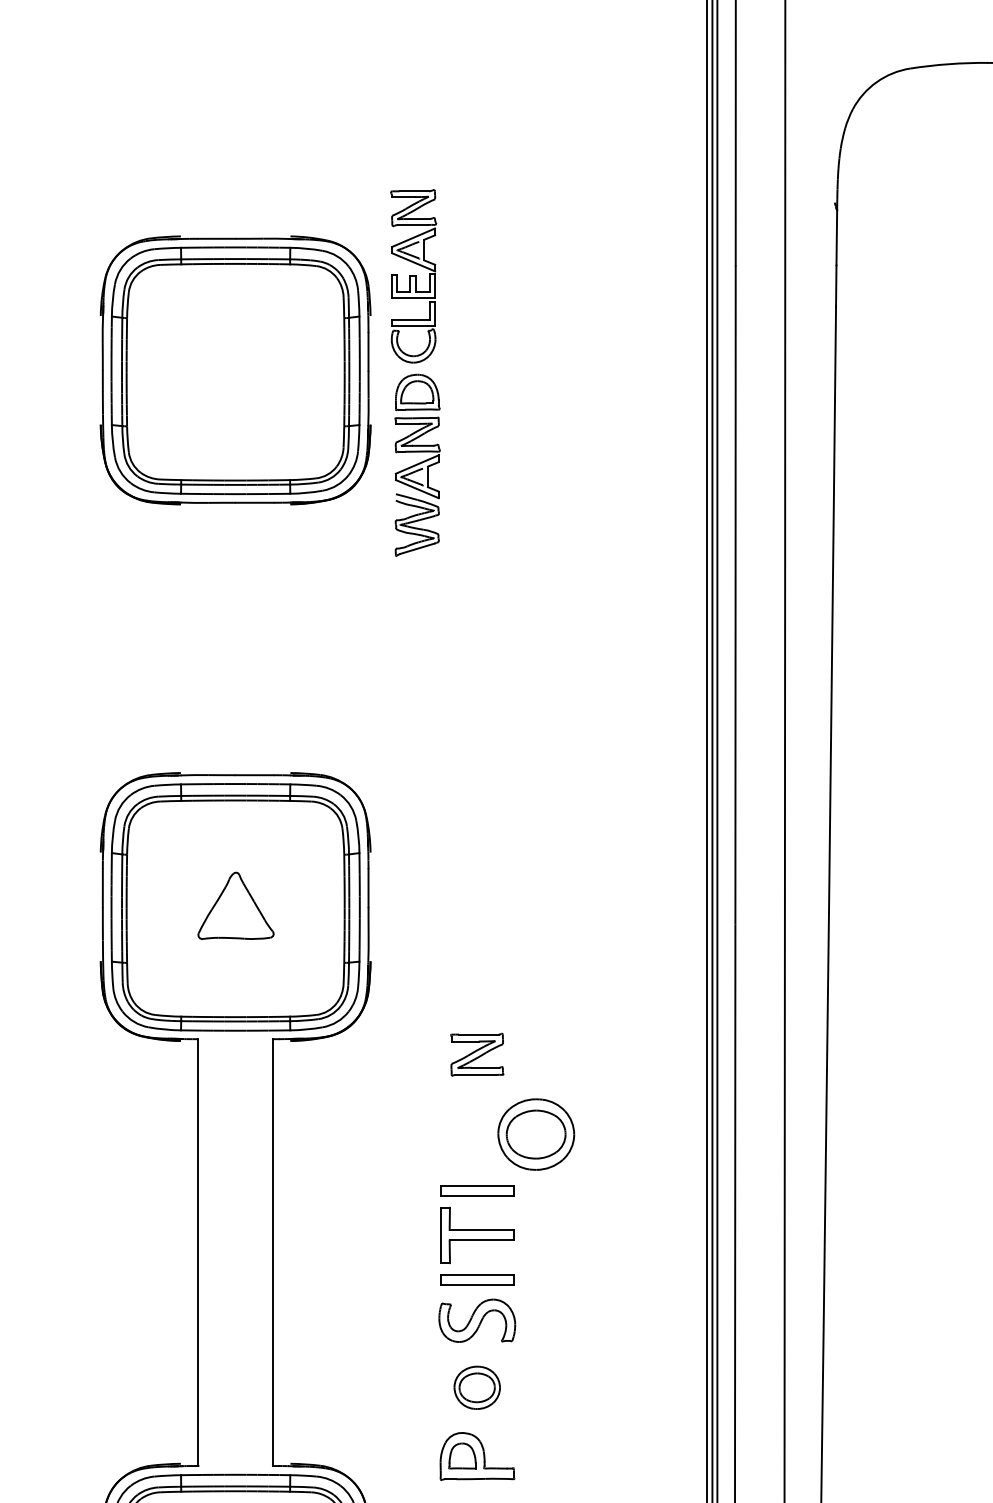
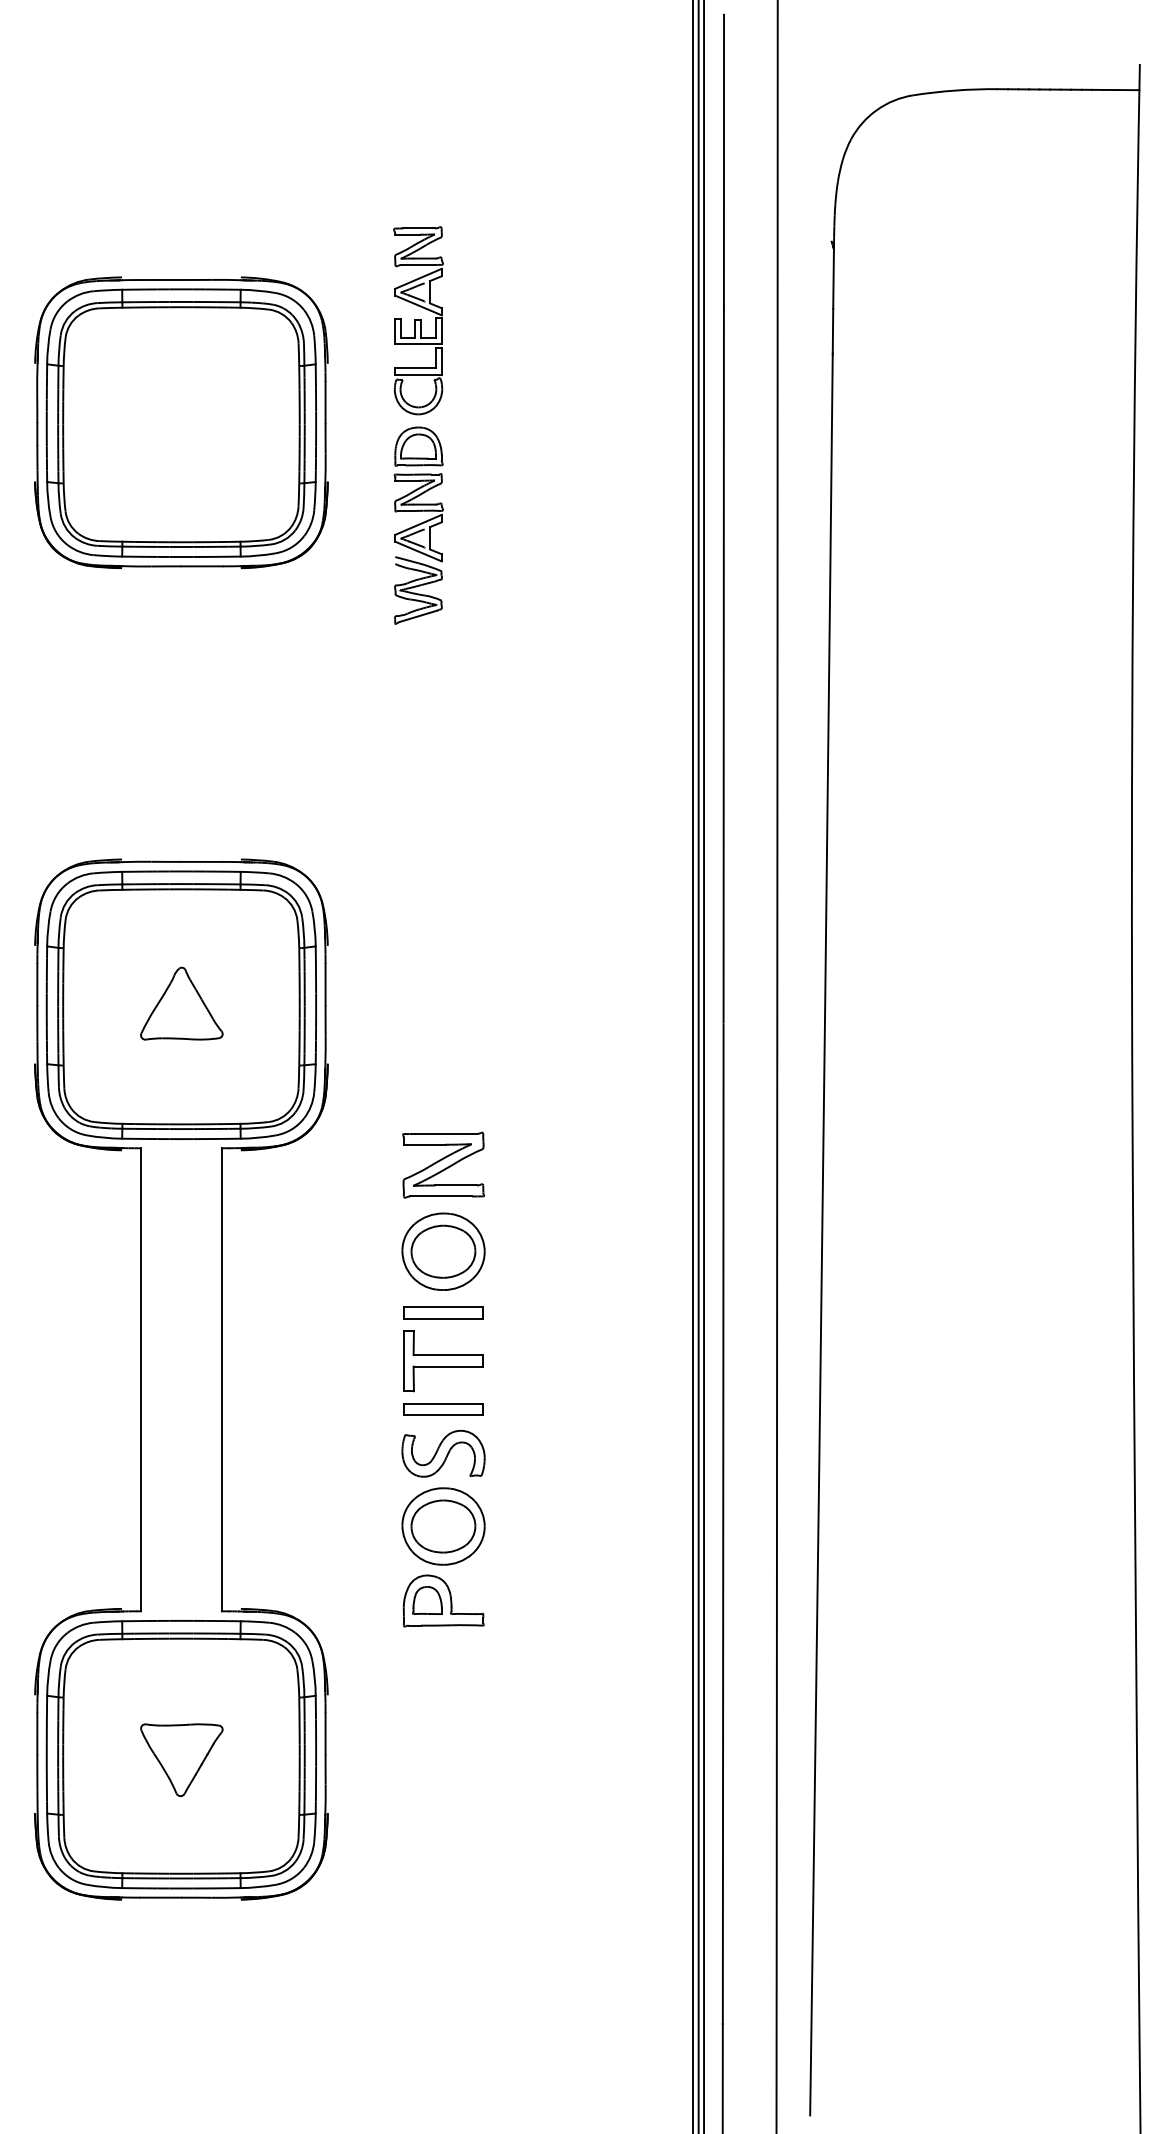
part: (413, 276) -> (418, 320), moved
part: (417, 465) -> (418, 525), moved
part: (477, 1054) -> (443, 1164), size x1.43
part: (536, 1134) -> (443, 1251), moved
part: (477, 1387) -> (443, 1526), size x1.67

